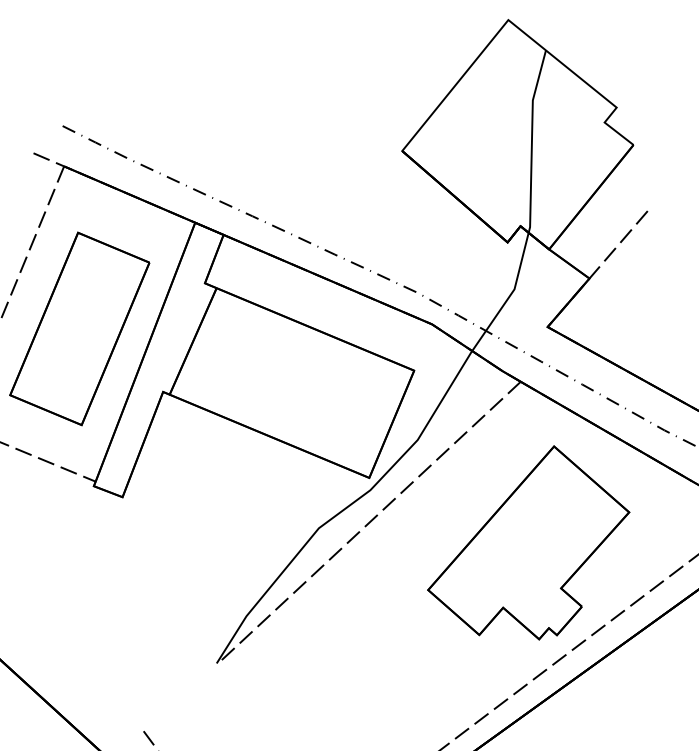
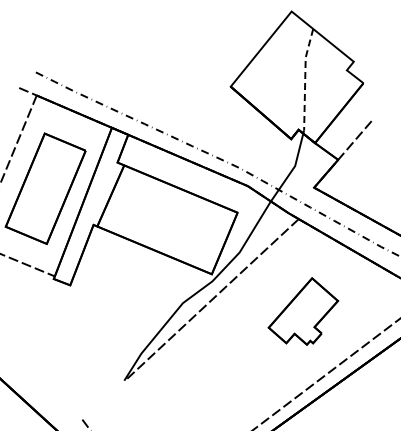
line: (532, 141) -> (305, 81), solid -> dashed
part: (529, 542) -> (303, 311), size x0.6

